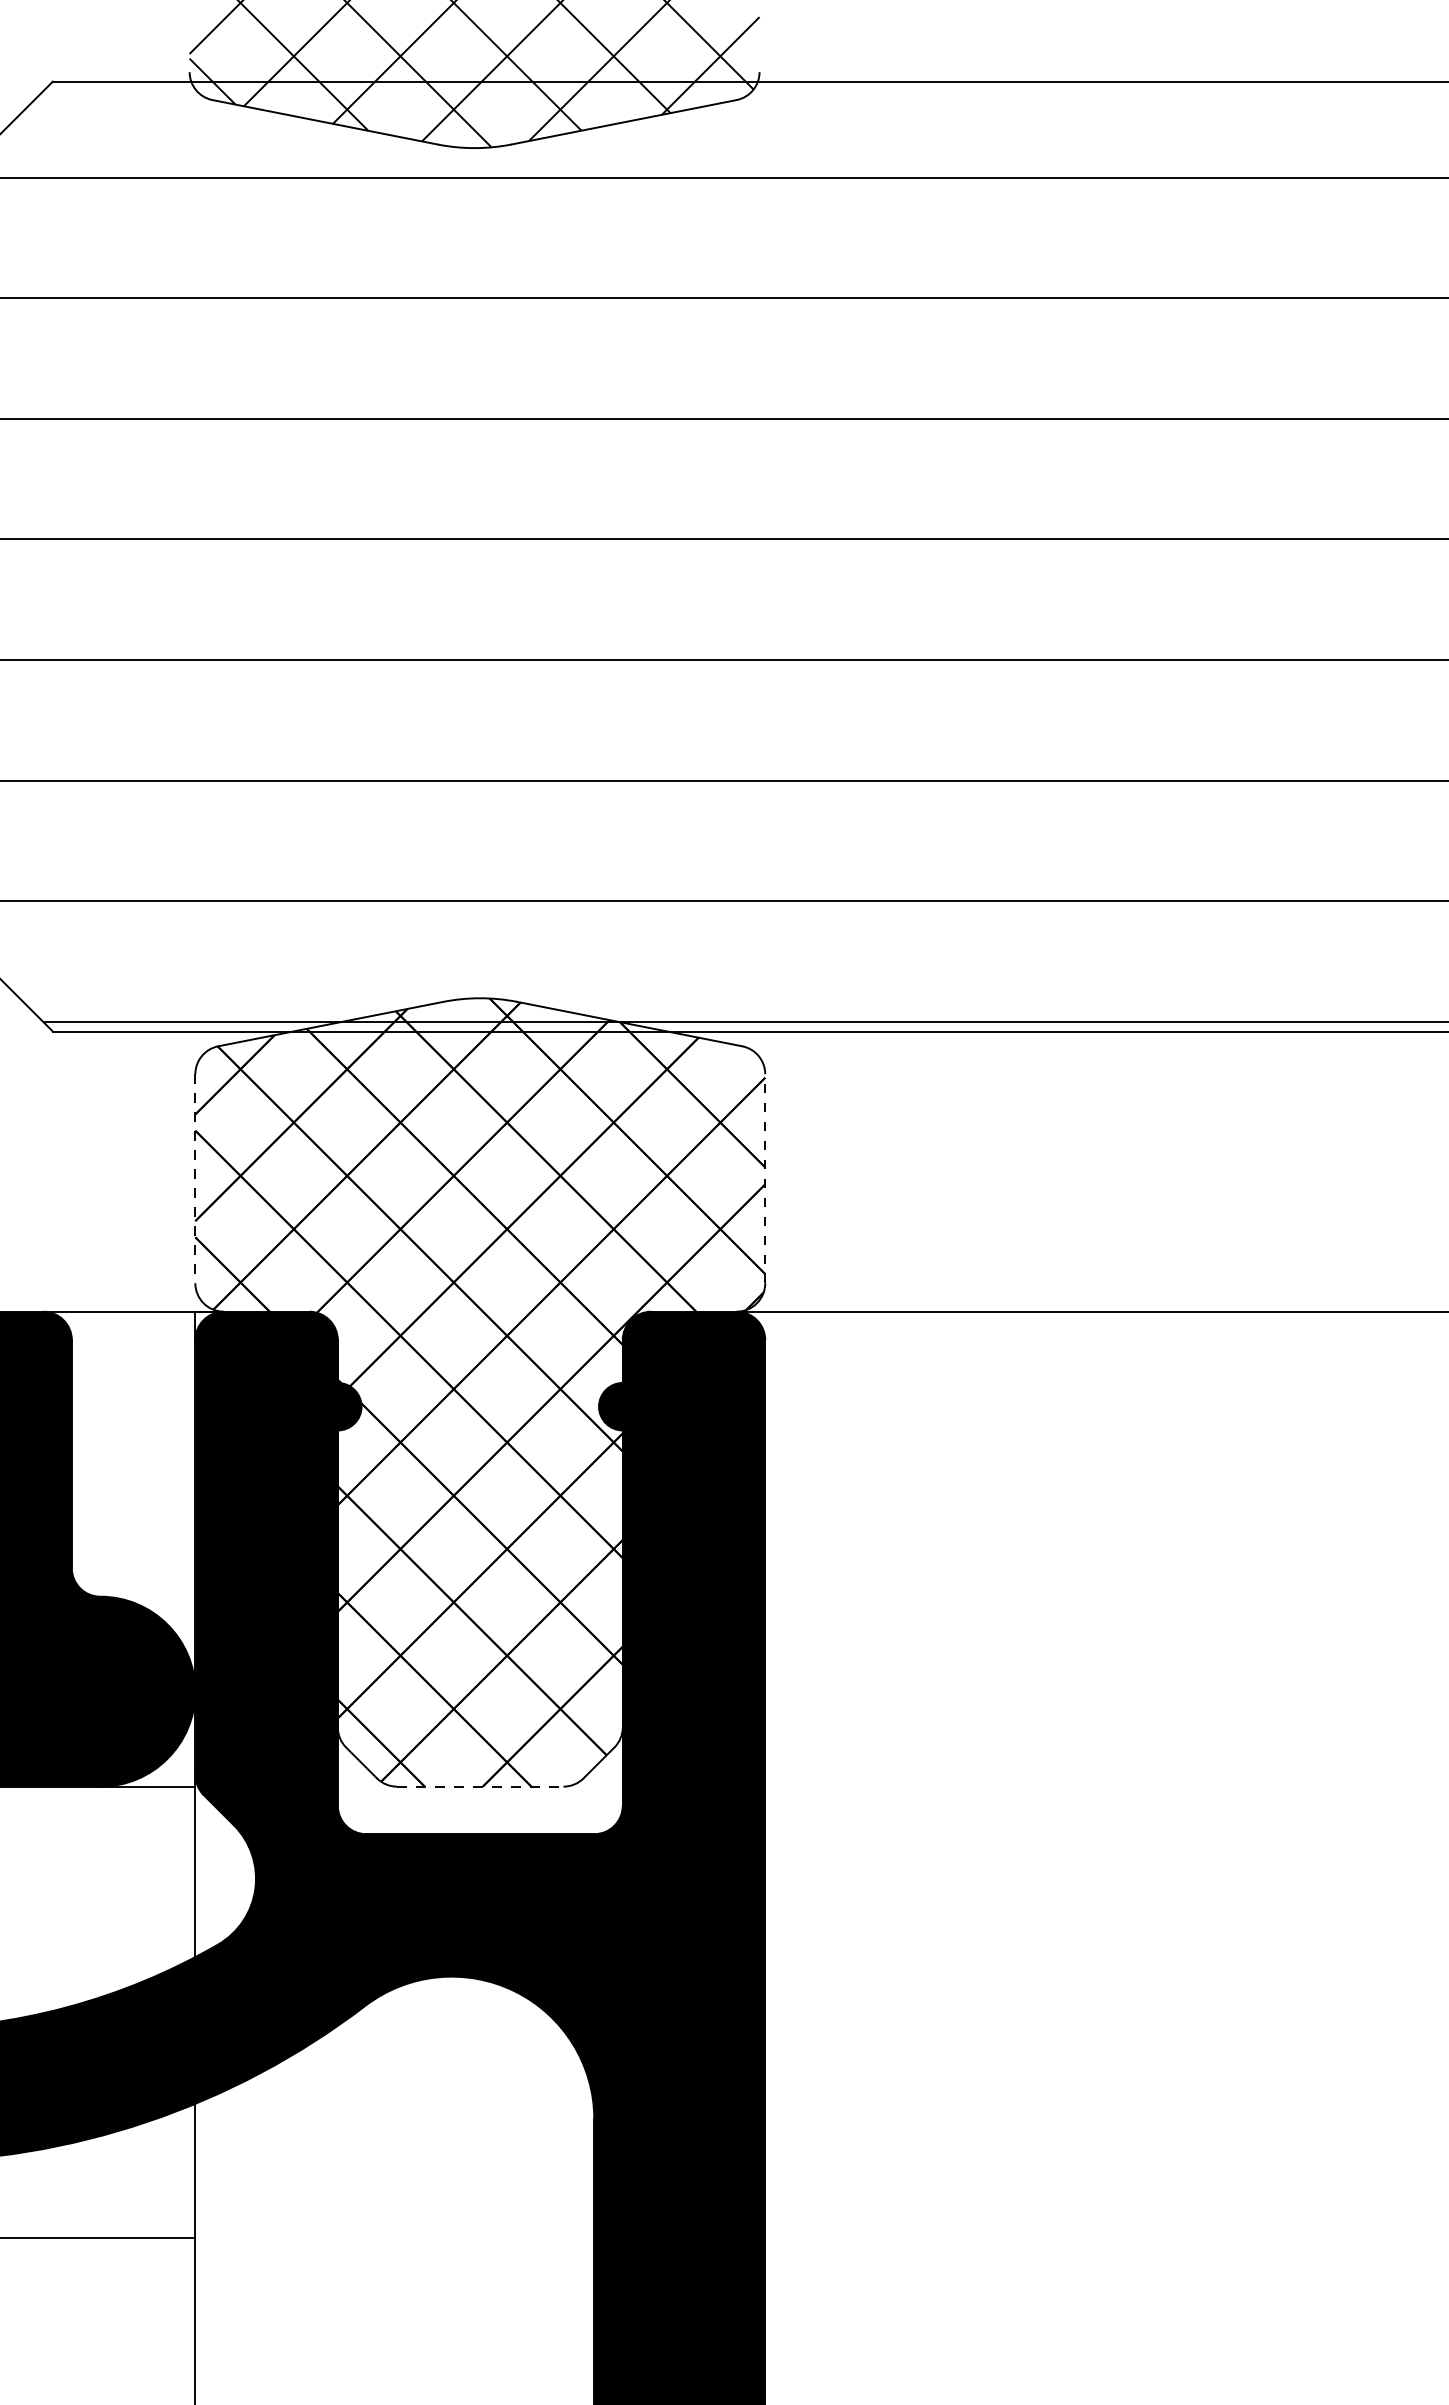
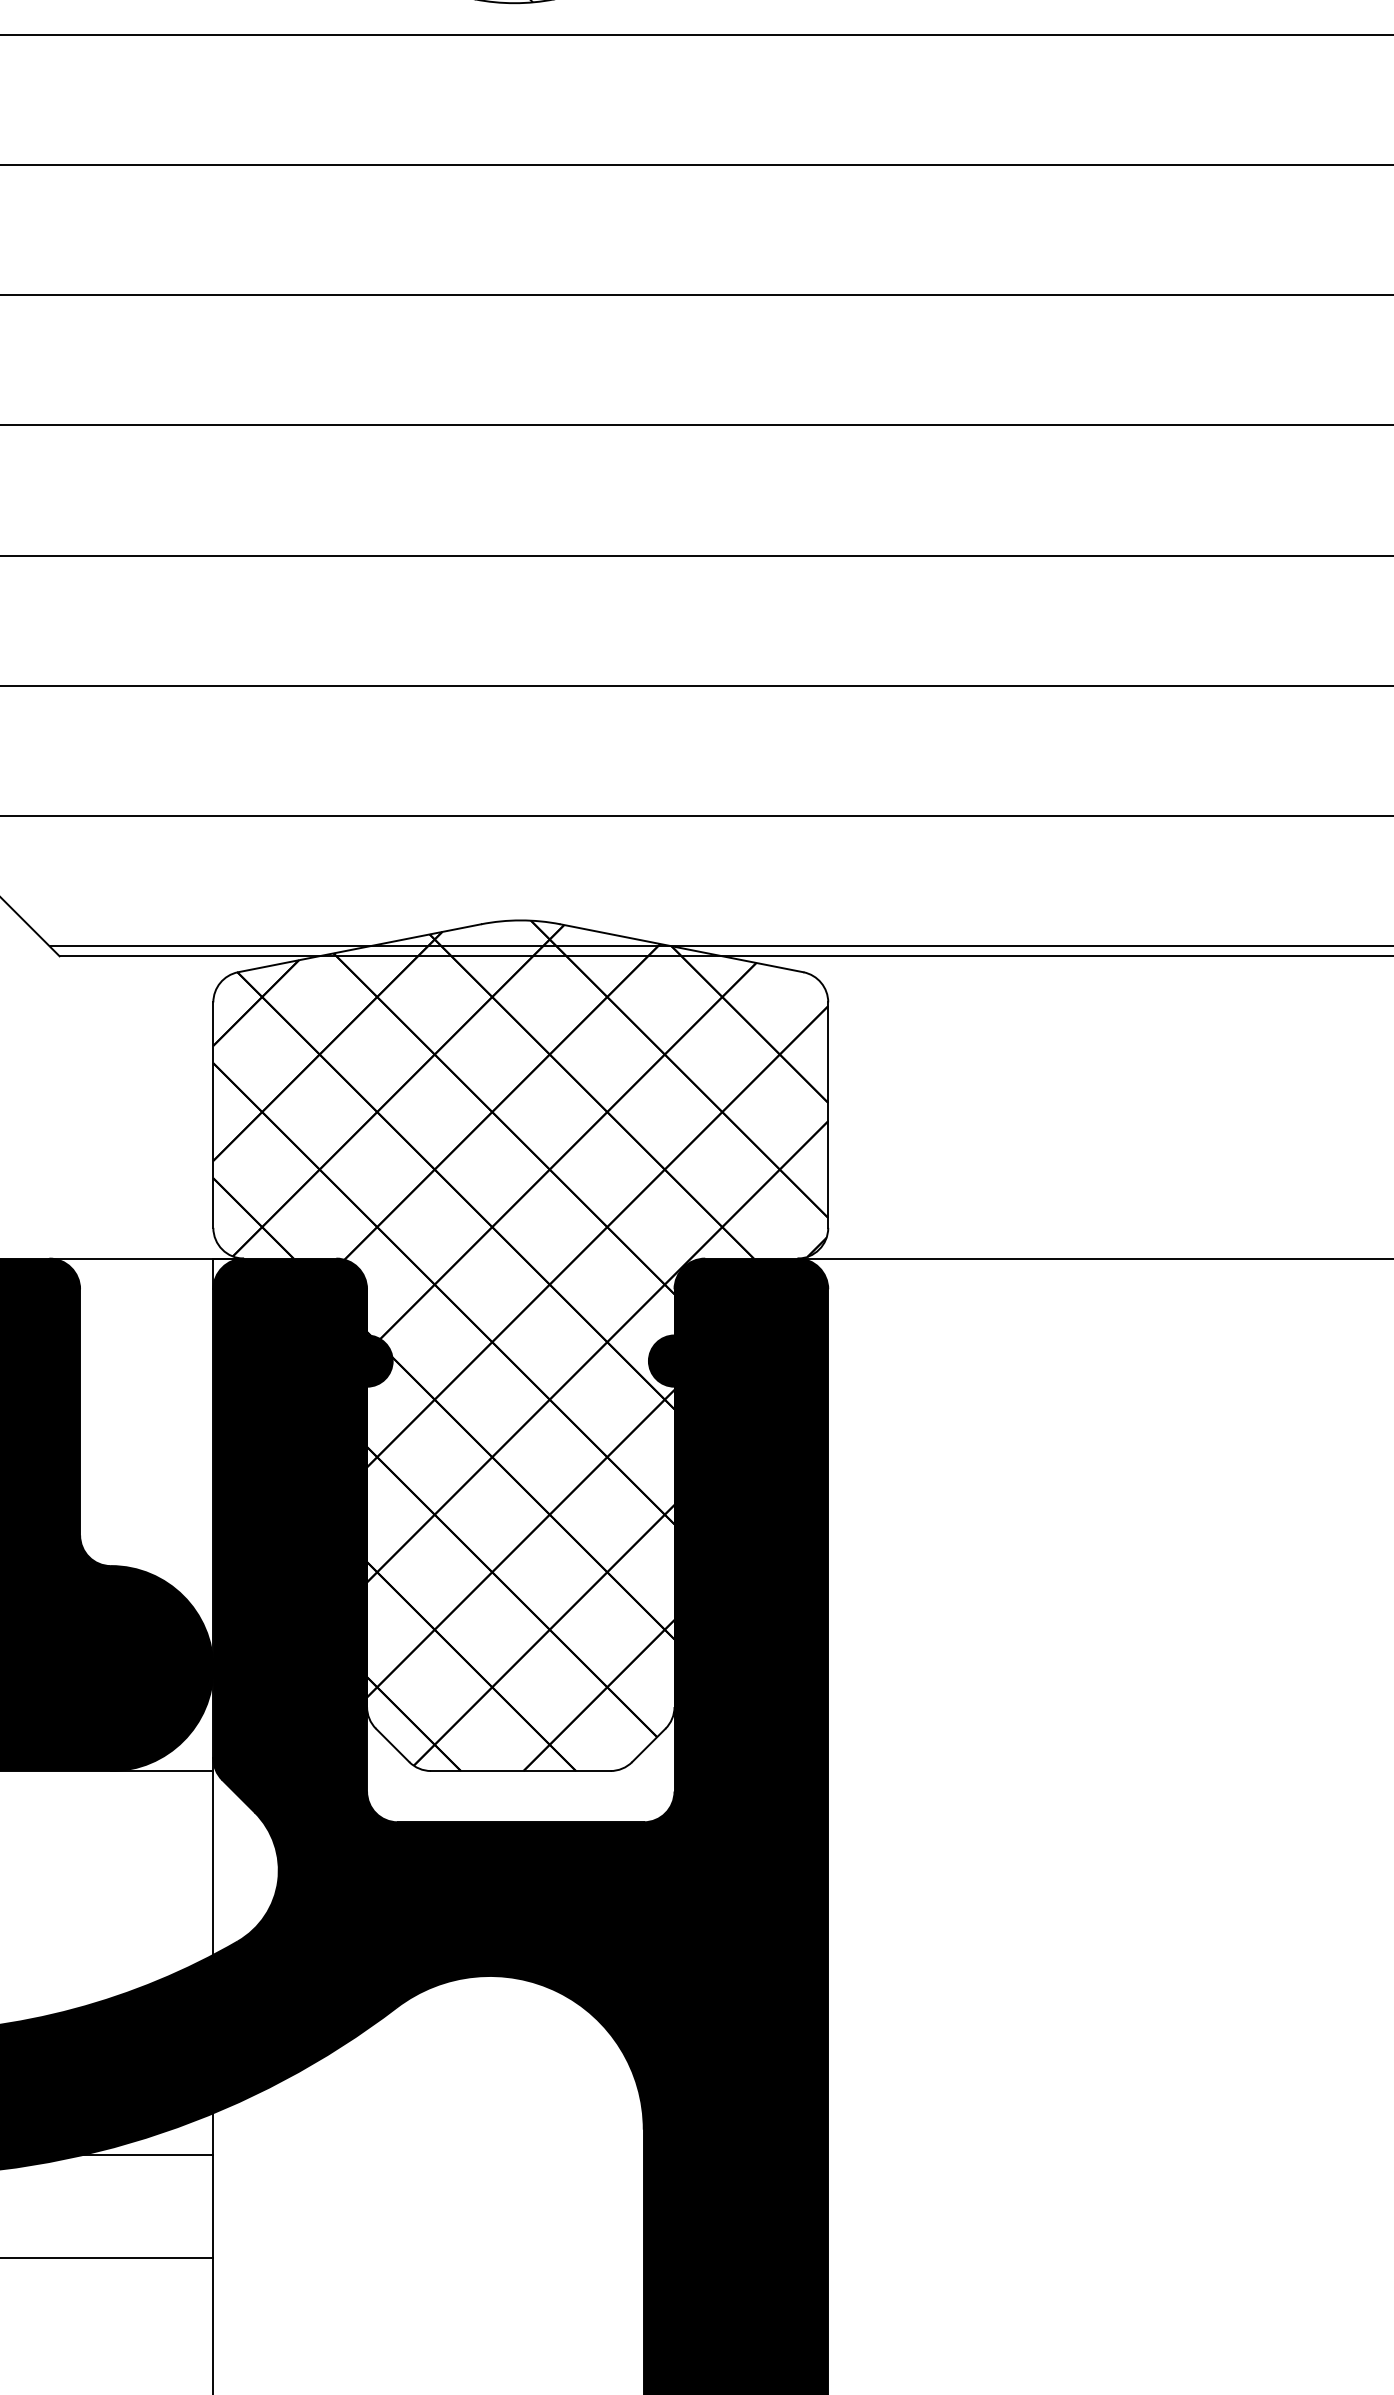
line: (765, 1178) -> (828, 1114), dashed -> solid
line: (195, 1179) -> (213, 1115), dashed -> solid
line: (480, 1786) -> (521, 1770), dashed -> solid
line: (133, 2142) -> (146, 2154), added

